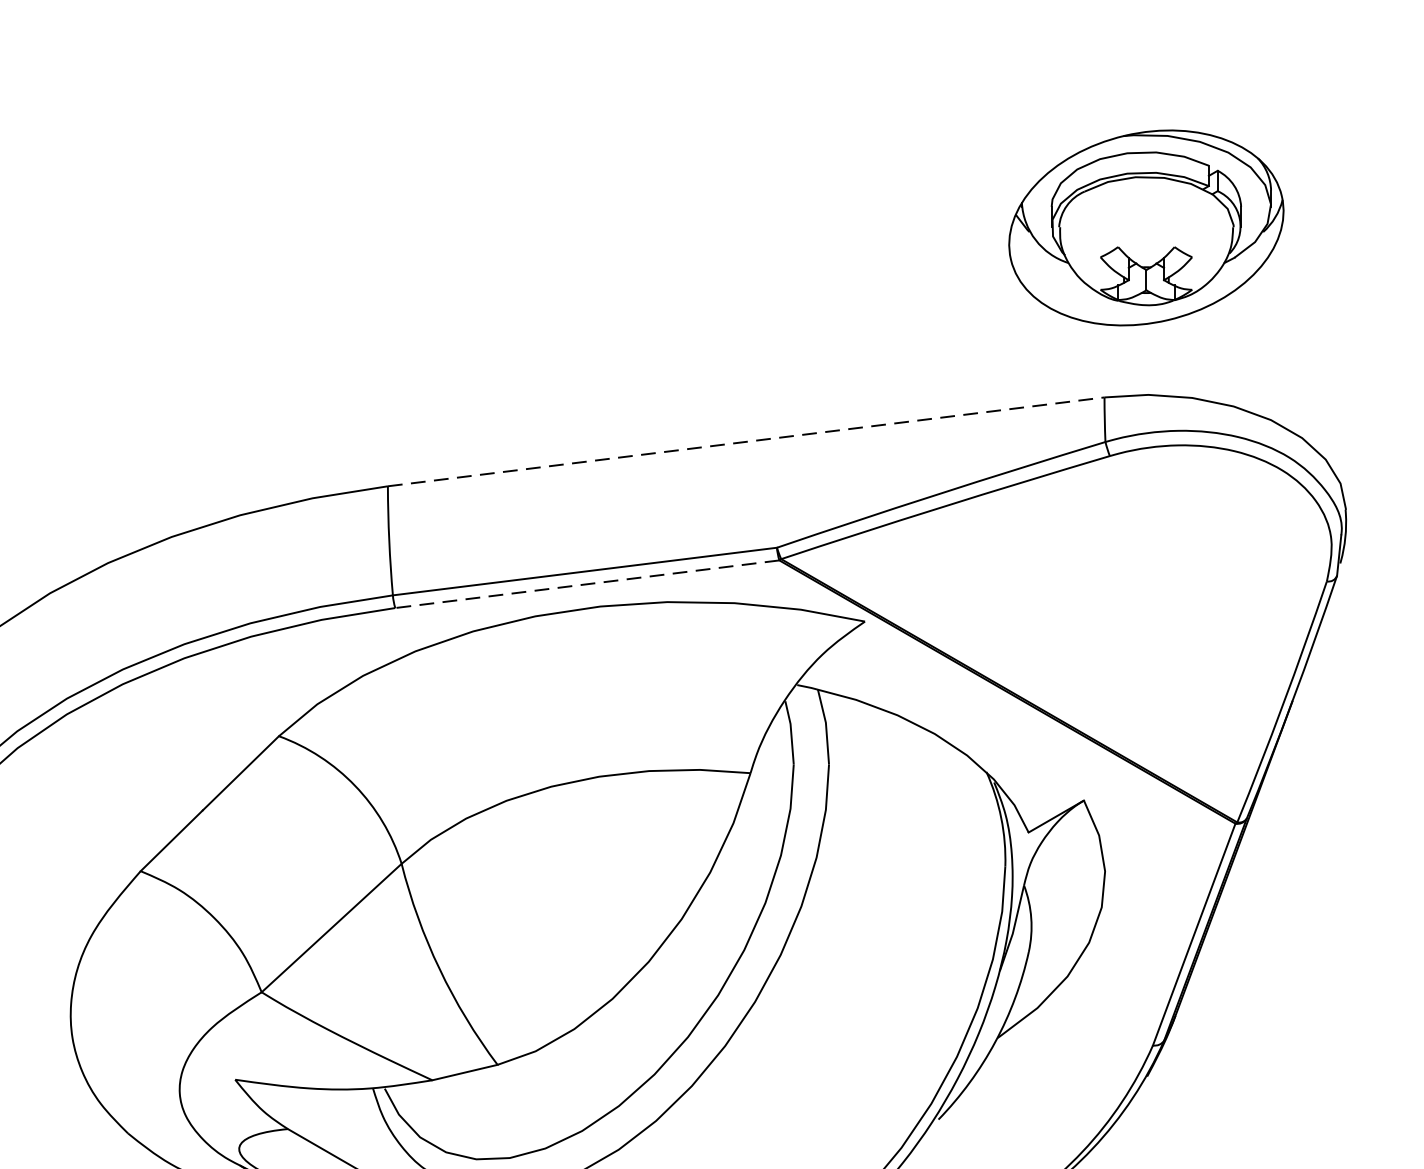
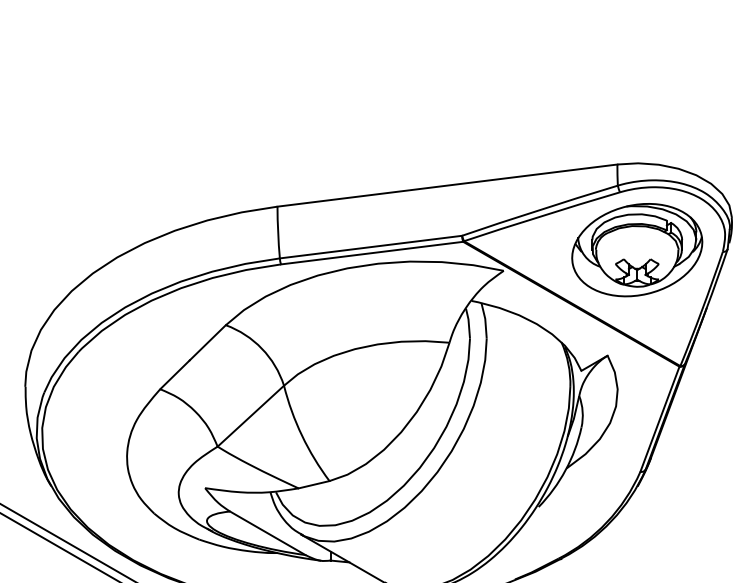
part: (1146, 228) -> (637, 250), moved
line: (746, 441) -> (447, 185), dashed -> solid
line: (588, 585) -> (372, 253), dashed -> solid

